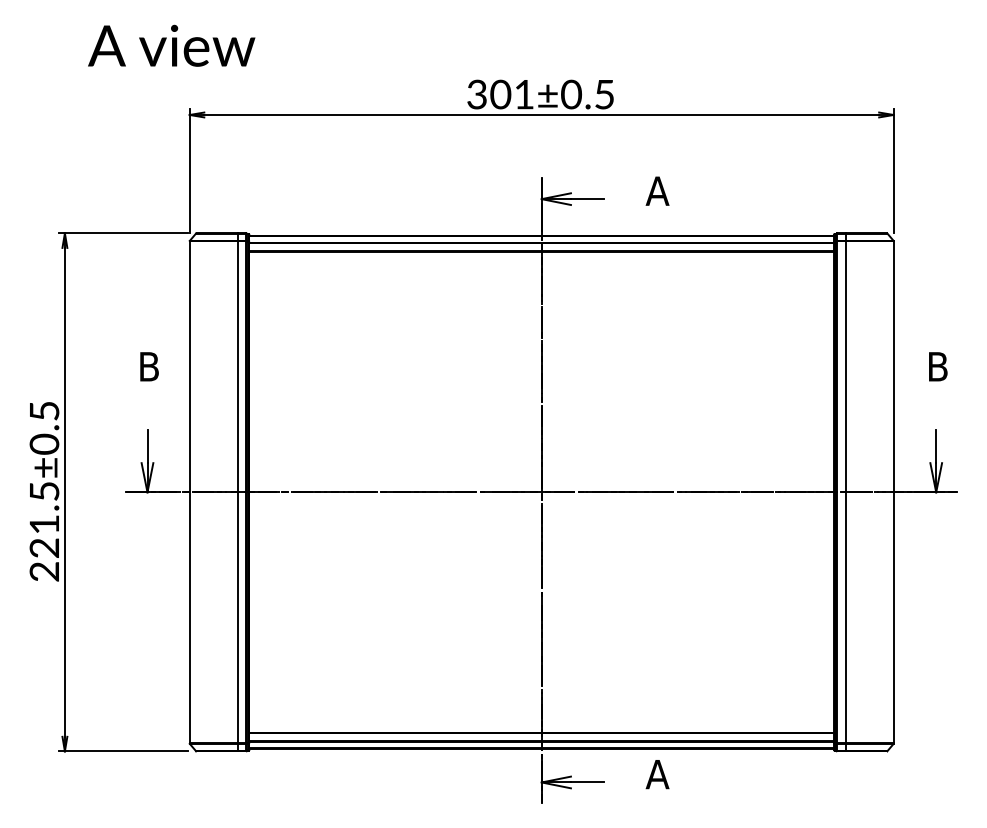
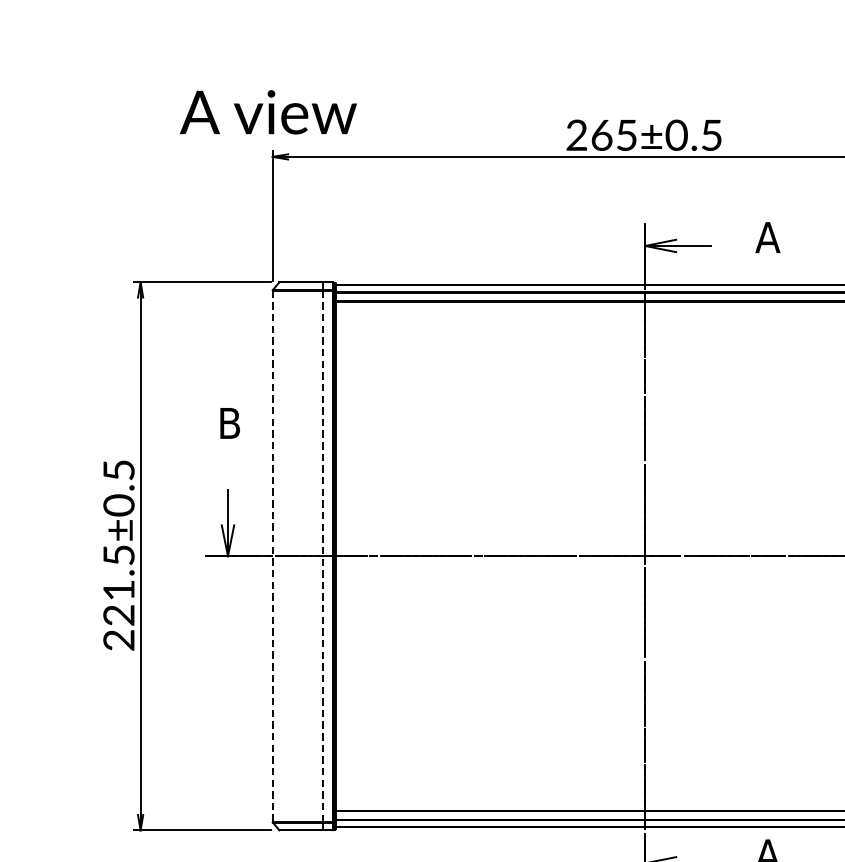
text: (171, 45) -> (268, 111), moved
text: (500, 94) -> (601, 135), 301±0.5 -> 265±0.5
line: (237, 491) -> (323, 555), solid -> dashed
line: (189, 492) -> (272, 556), solid -> dashed

